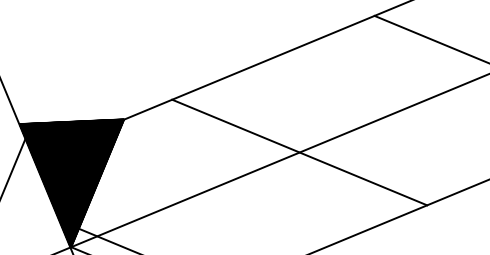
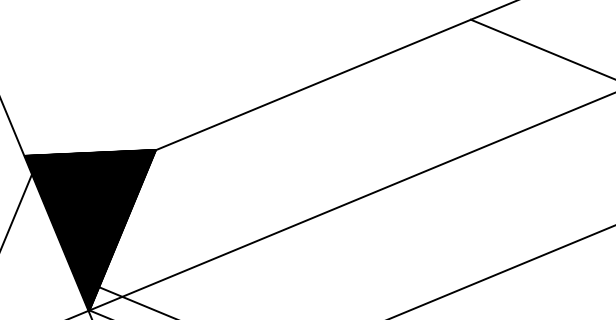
line: (299, 152) -> (376, 191), removed

